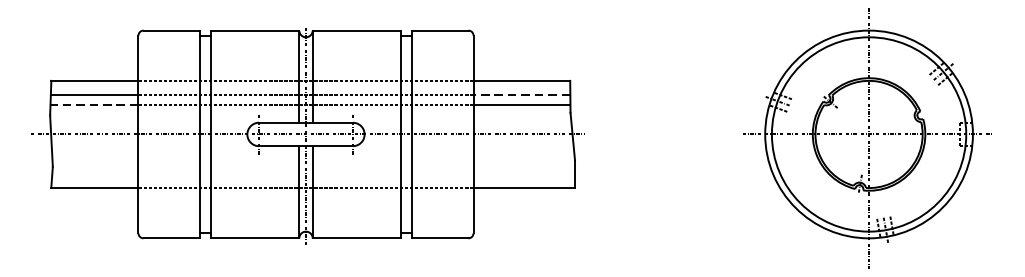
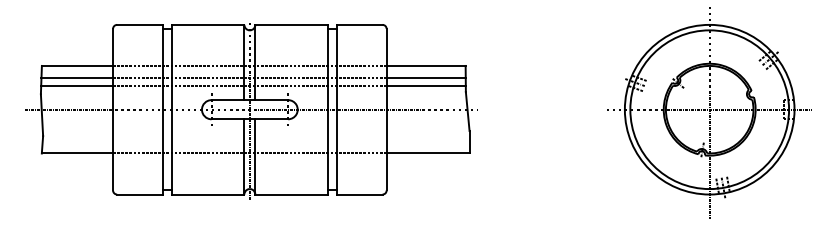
line: (522, 95) -> (426, 77), dashed -> solid
line: (94, 104) -> (77, 85), dashed -> solid

